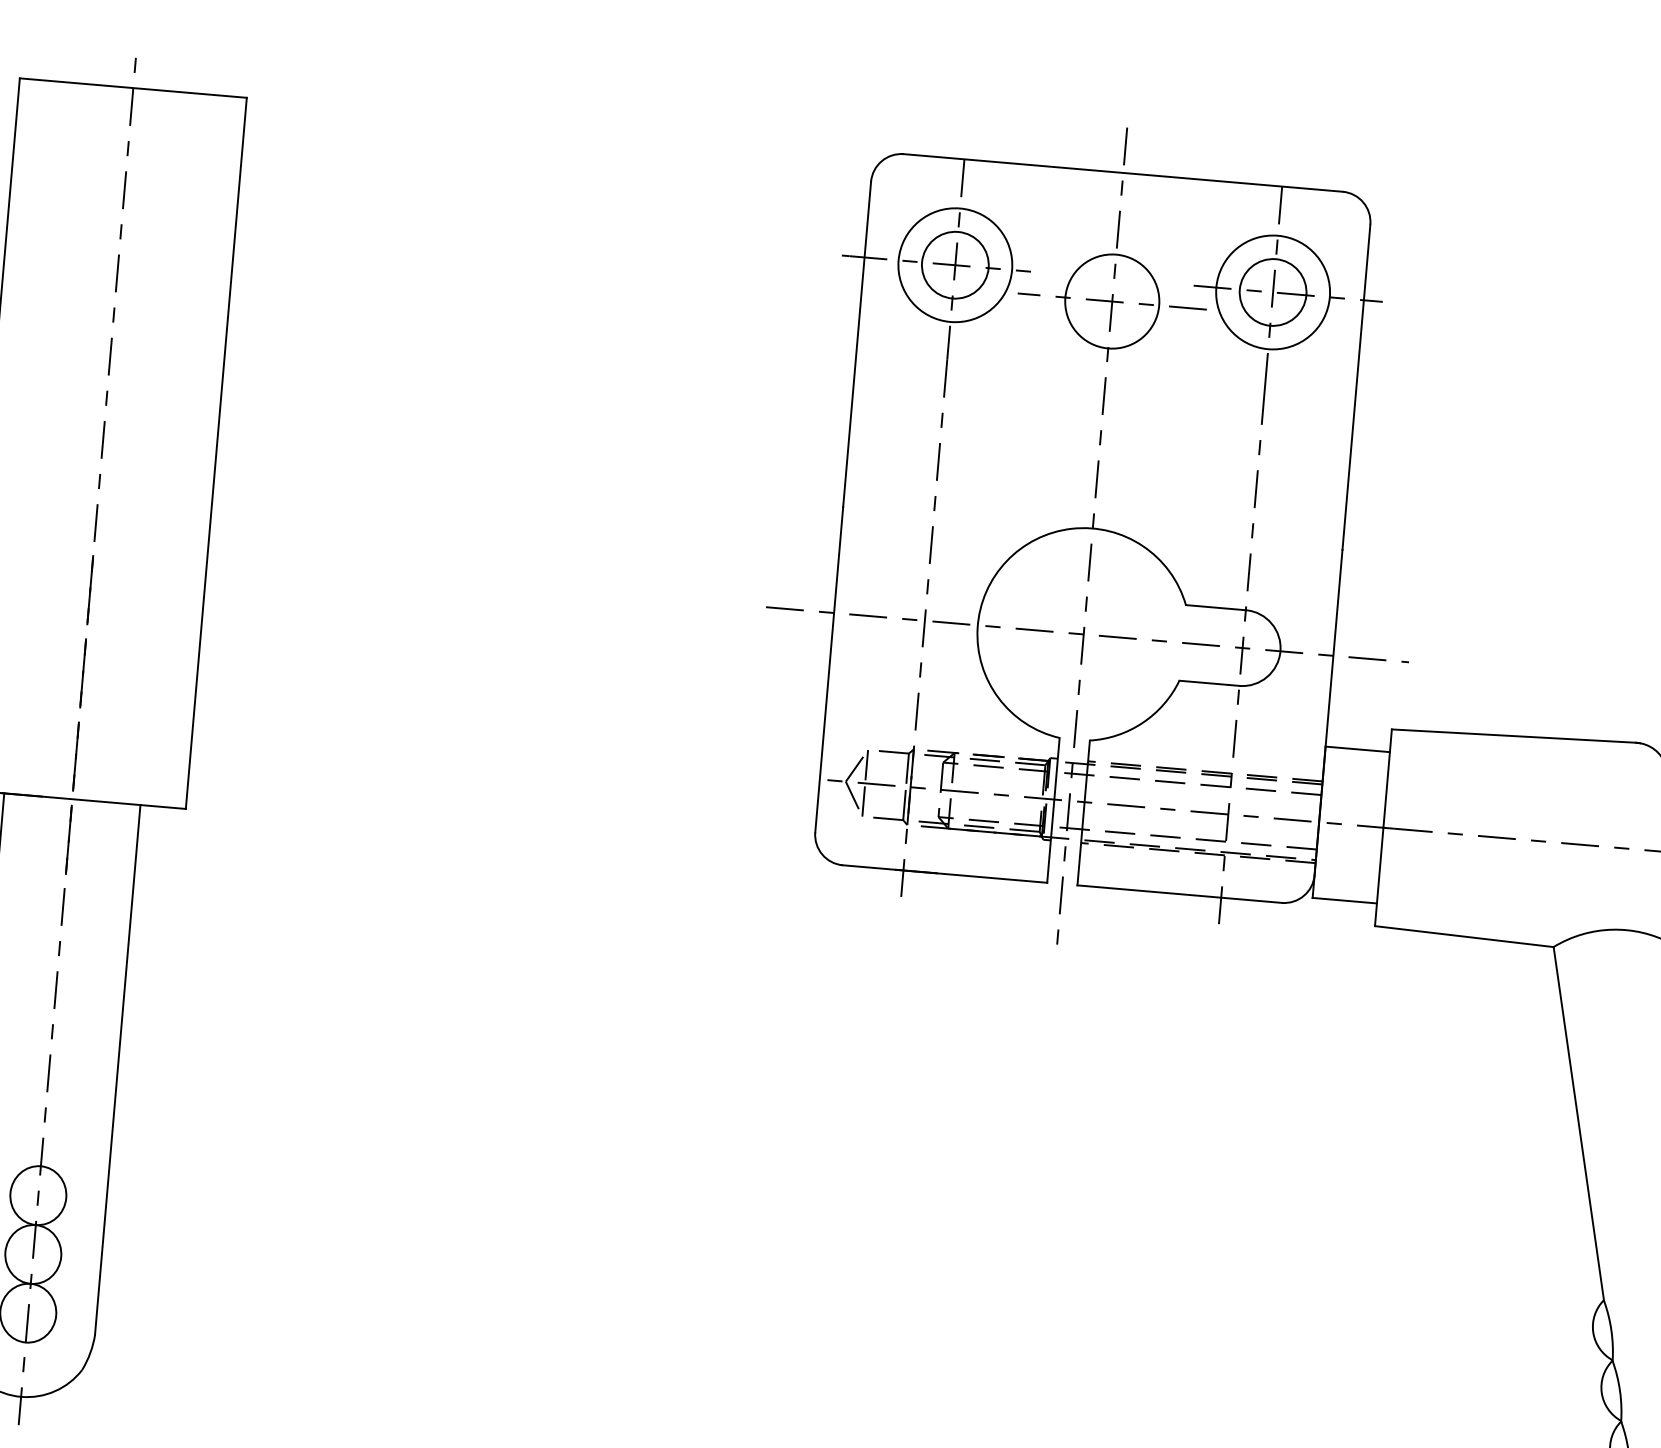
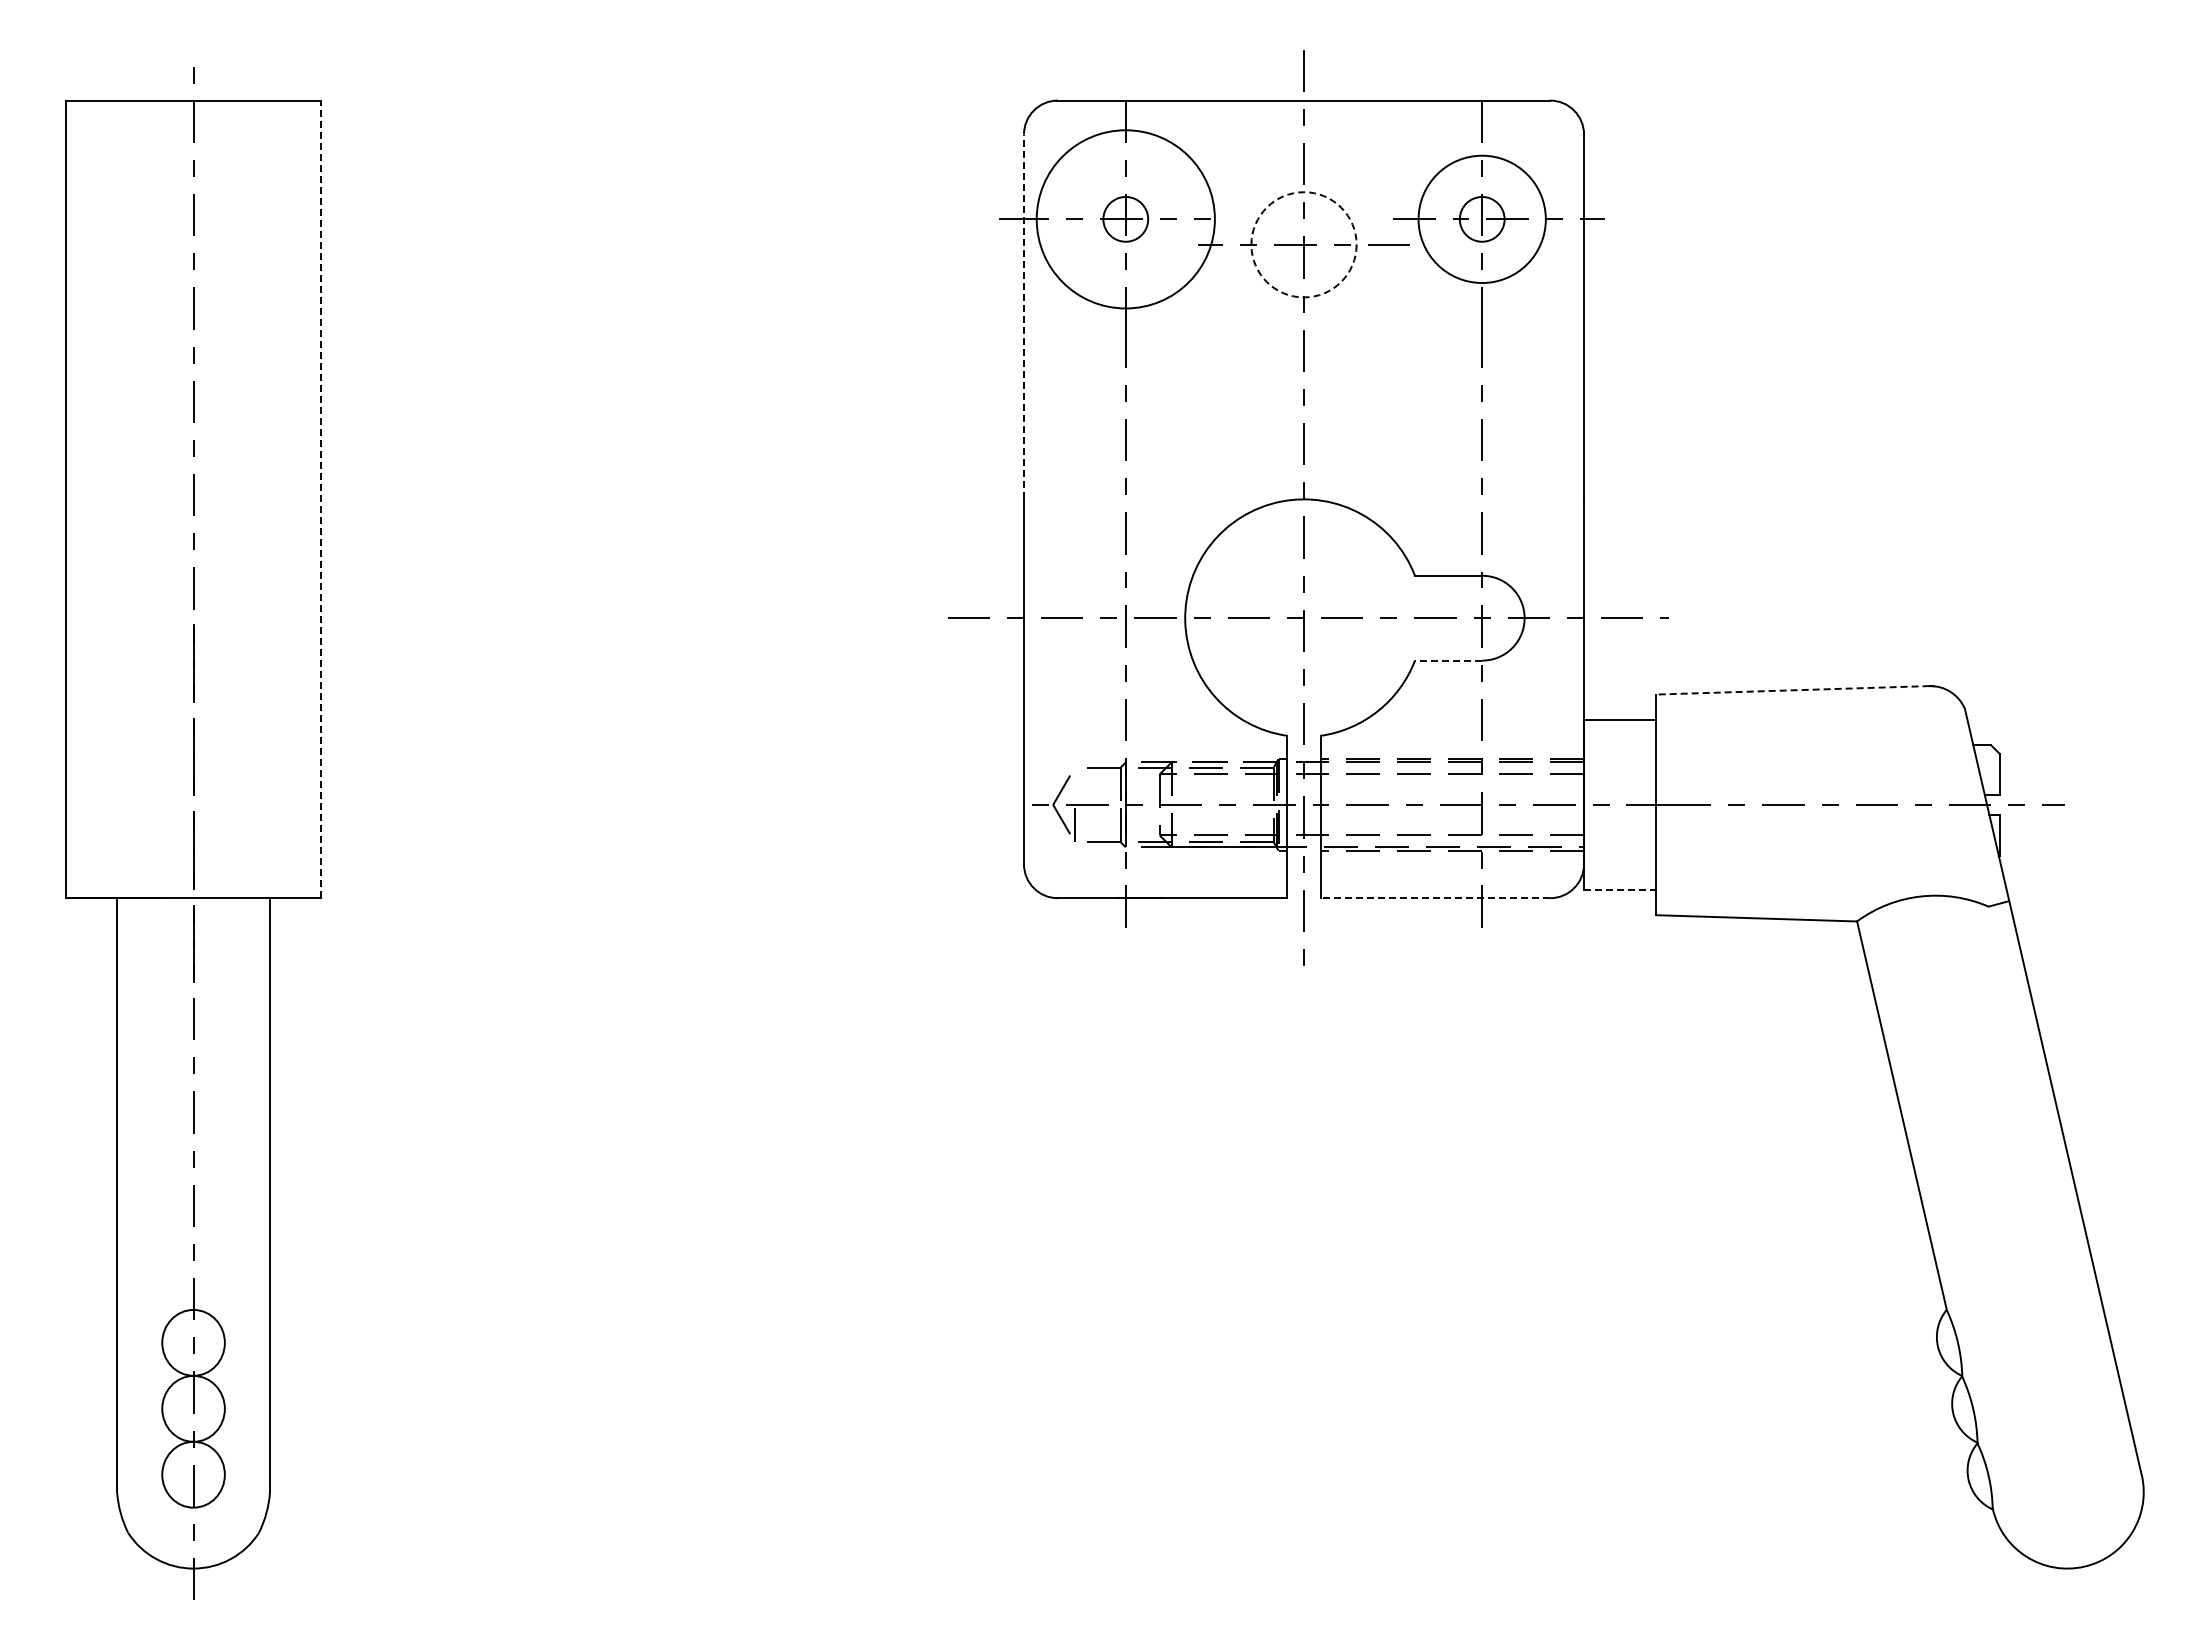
circle: (955, 265) -> (1125, 219), size x0.6
circle: (955, 265) -> (1125, 219), size x1.4
circle: (1272, 292) -> (1481, 219), size x0.6
circle: (1111, 301) -> (1303, 244), solid -> dashed
line: (856, 344) -> (1023, 316), solid -> dashed
line: (215, 453) -> (320, 499), solid -> dashed
line: (1209, 683) -> (1448, 660), solid -> dashed
line: (1513, 736) -> (1792, 690), solid -> dashed
line: (866, 766) -> (1074, 785), removed
line: (1179, 894) -> (1435, 898), solid -> dashed
line: (1345, 900) -> (1620, 889), solid -> dashed

